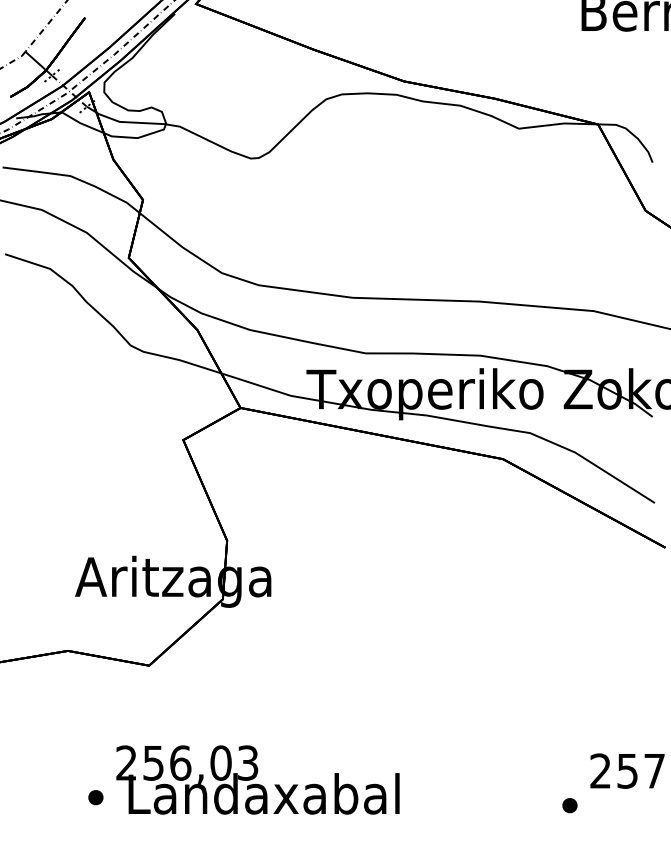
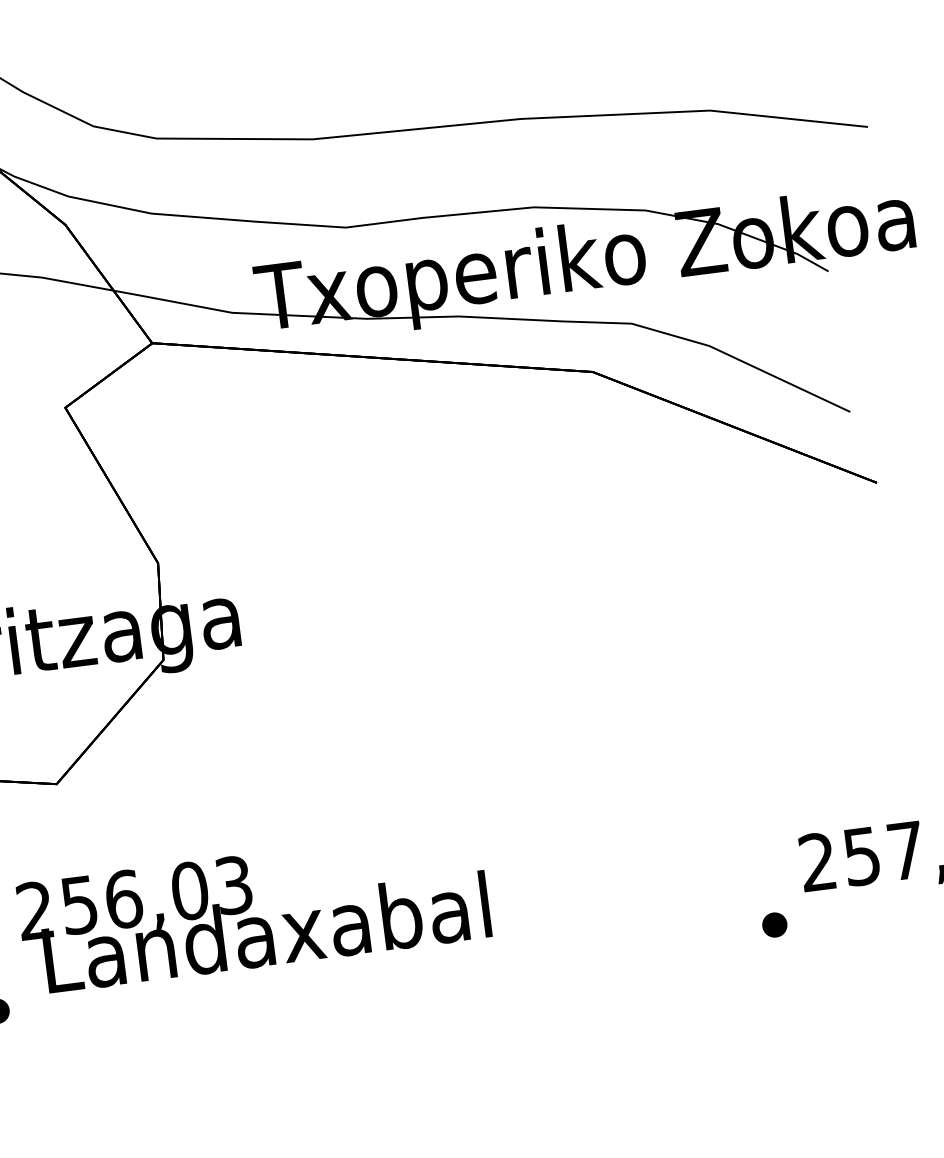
text: (257, 779) -> (253, 910), moved

